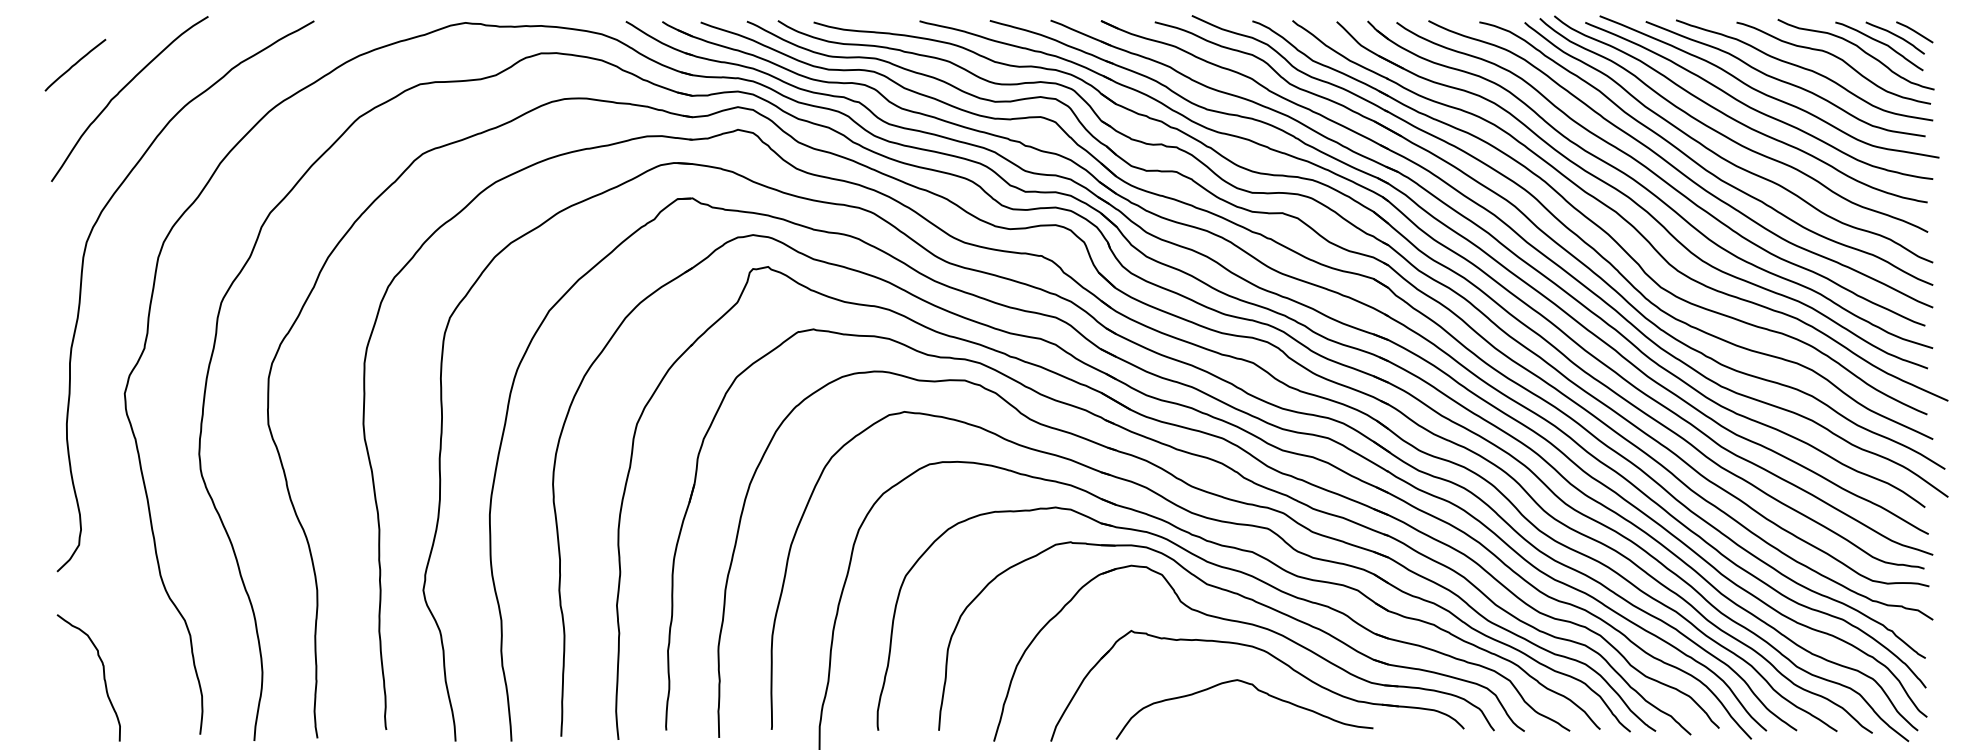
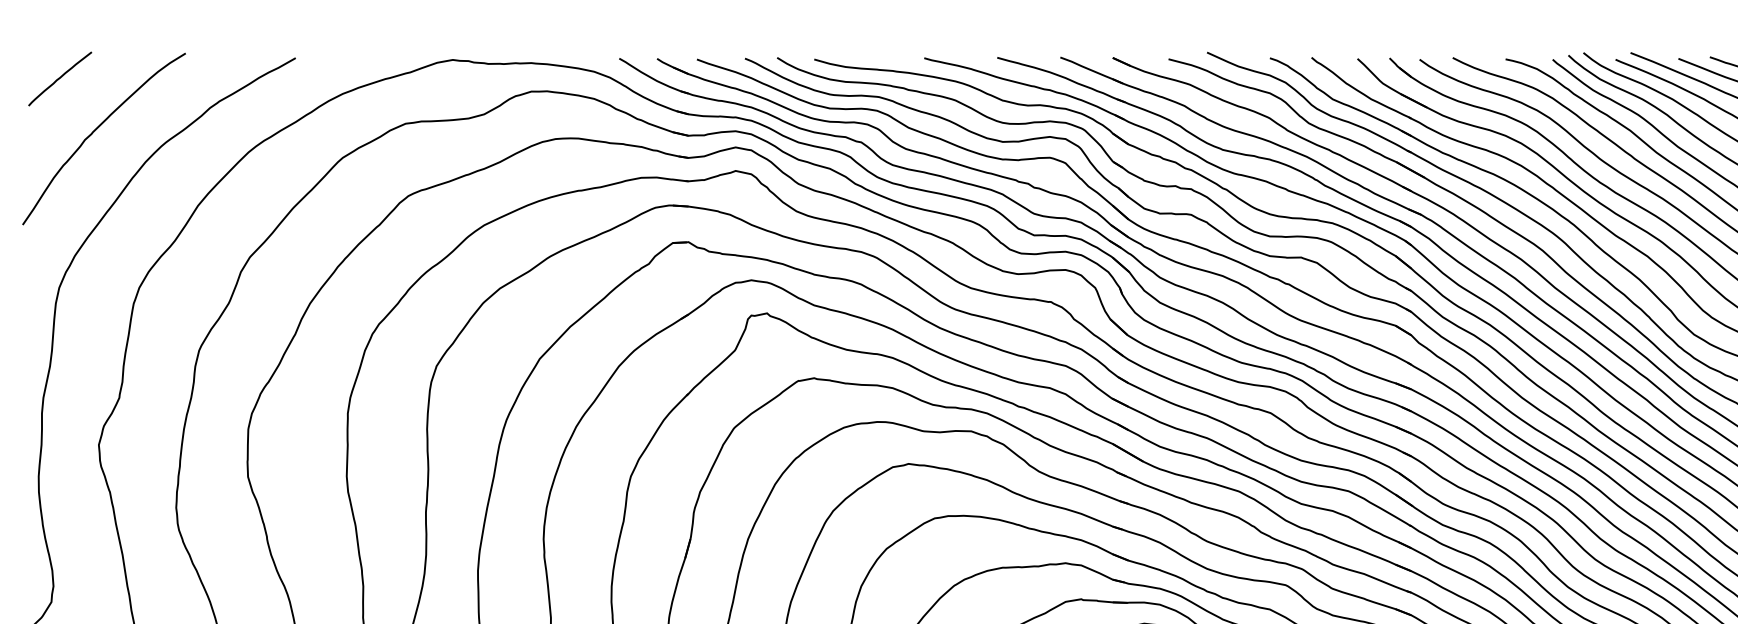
curve: (75, 64) -> (60, 78), moved

